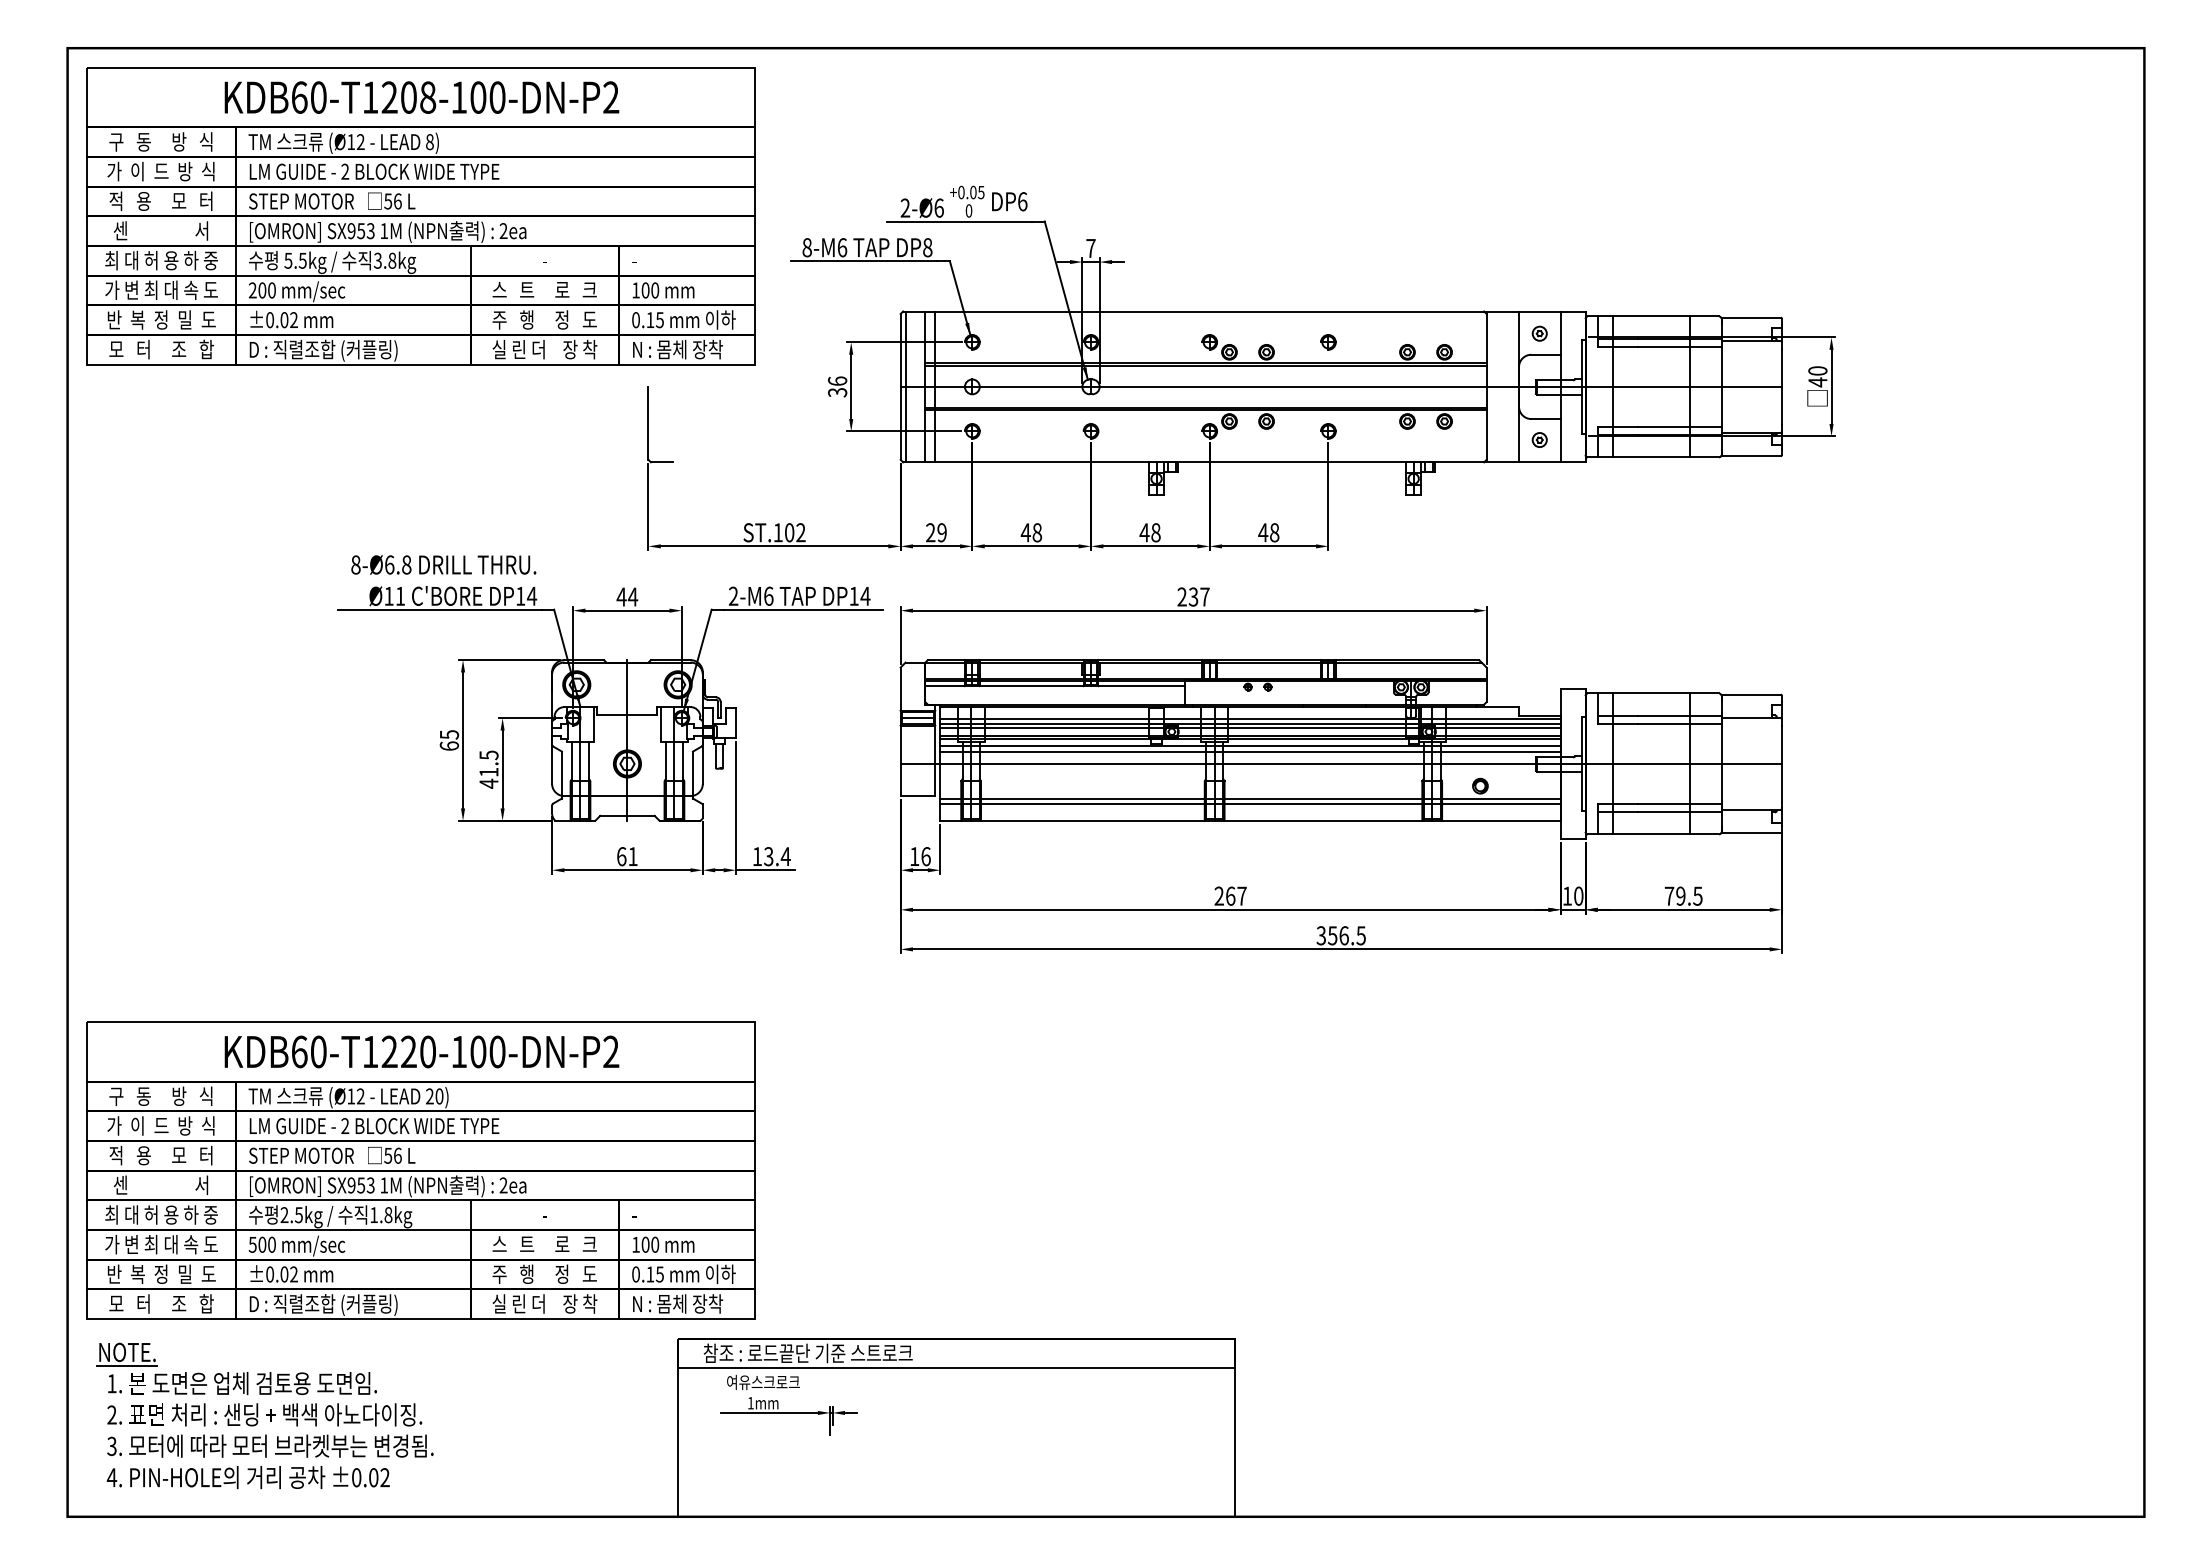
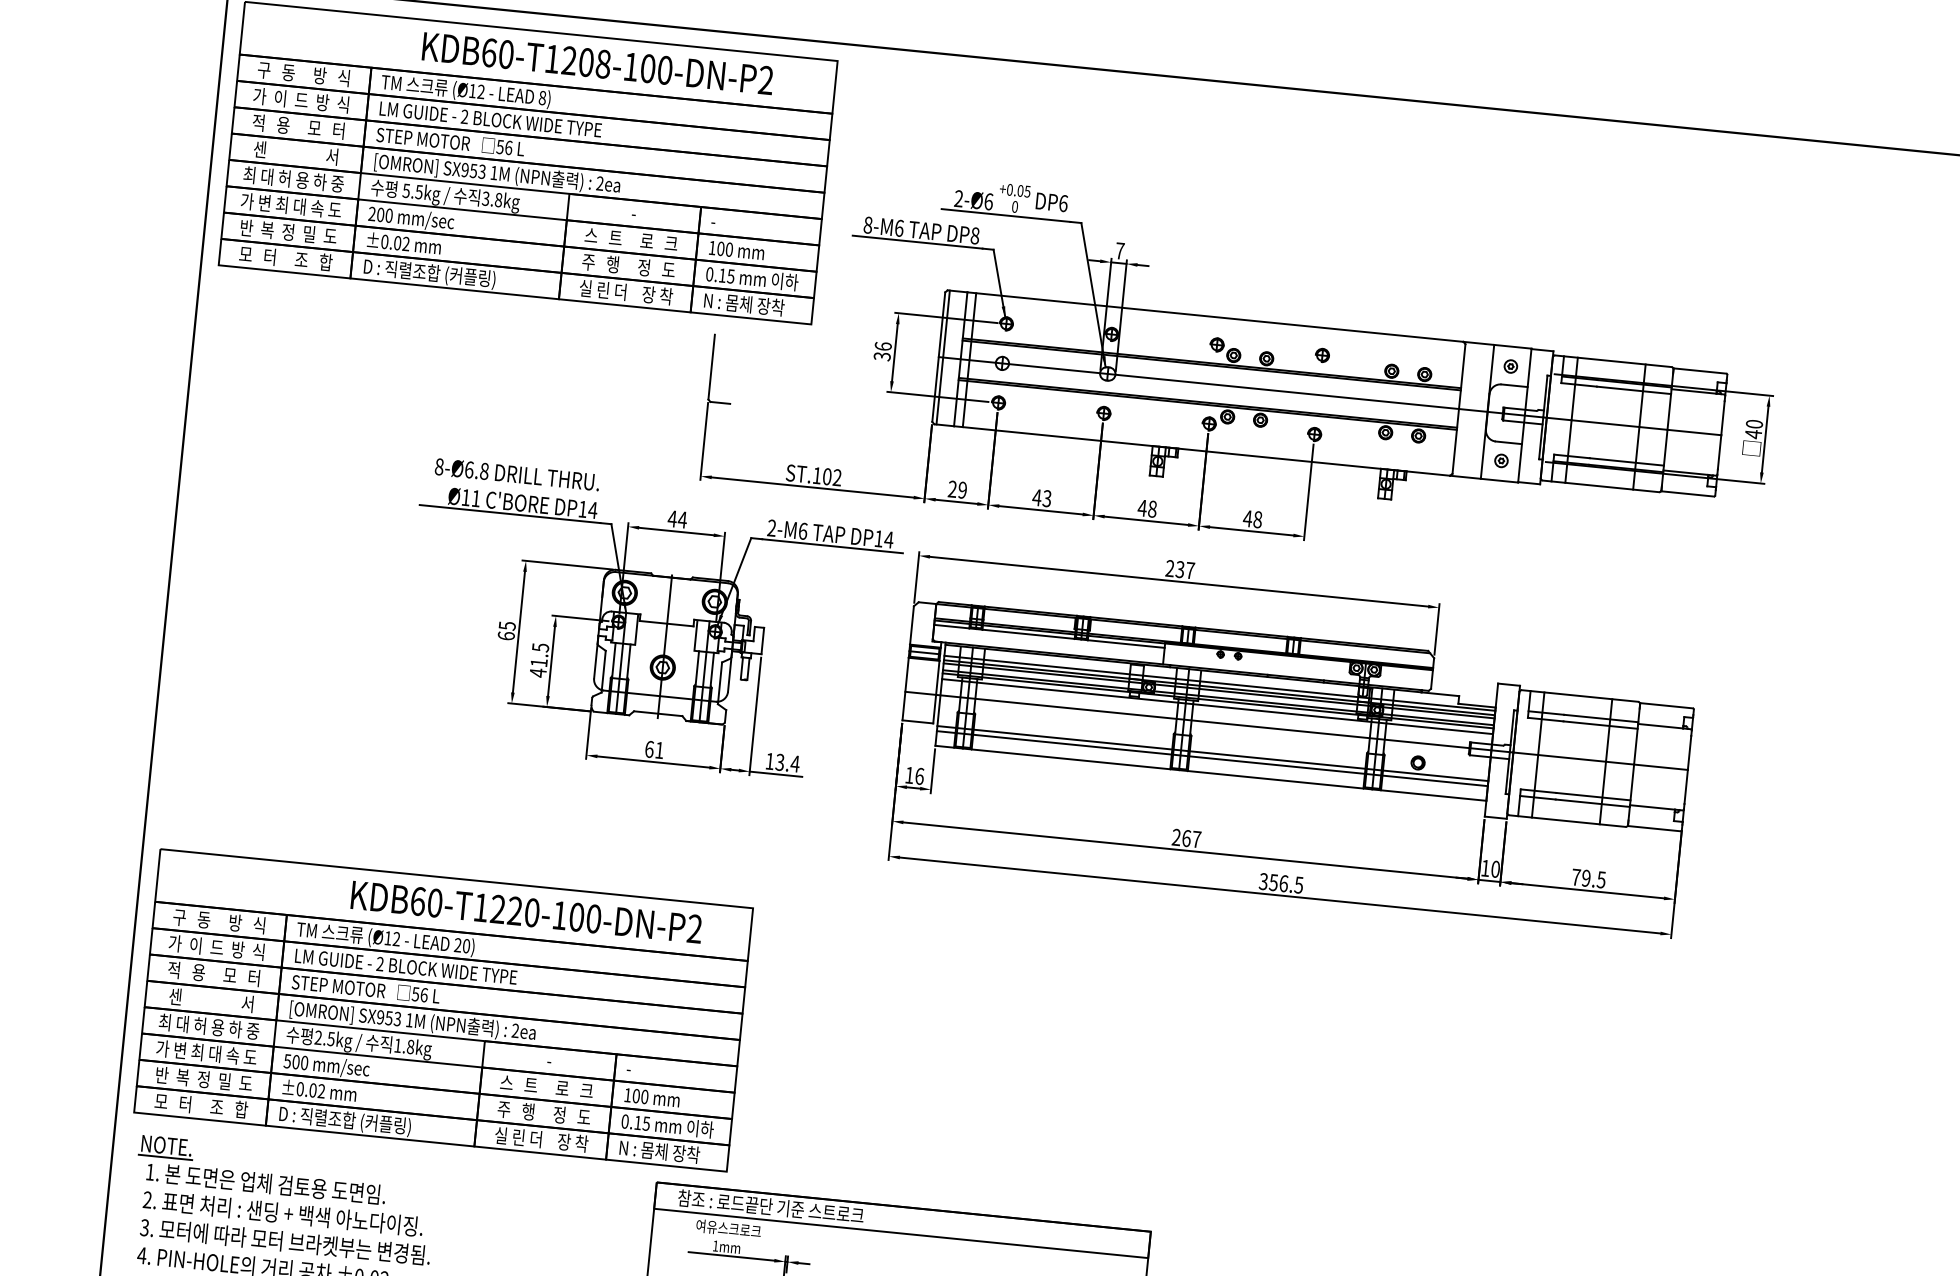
text: (421, 97) -> (597, 63), moved
text: (1037, 532) -> (1047, 498), 48 -> 43
line: (1250, 751) -> (1217, 711), removed
text: (421, 1051) -> (526, 911), moved

